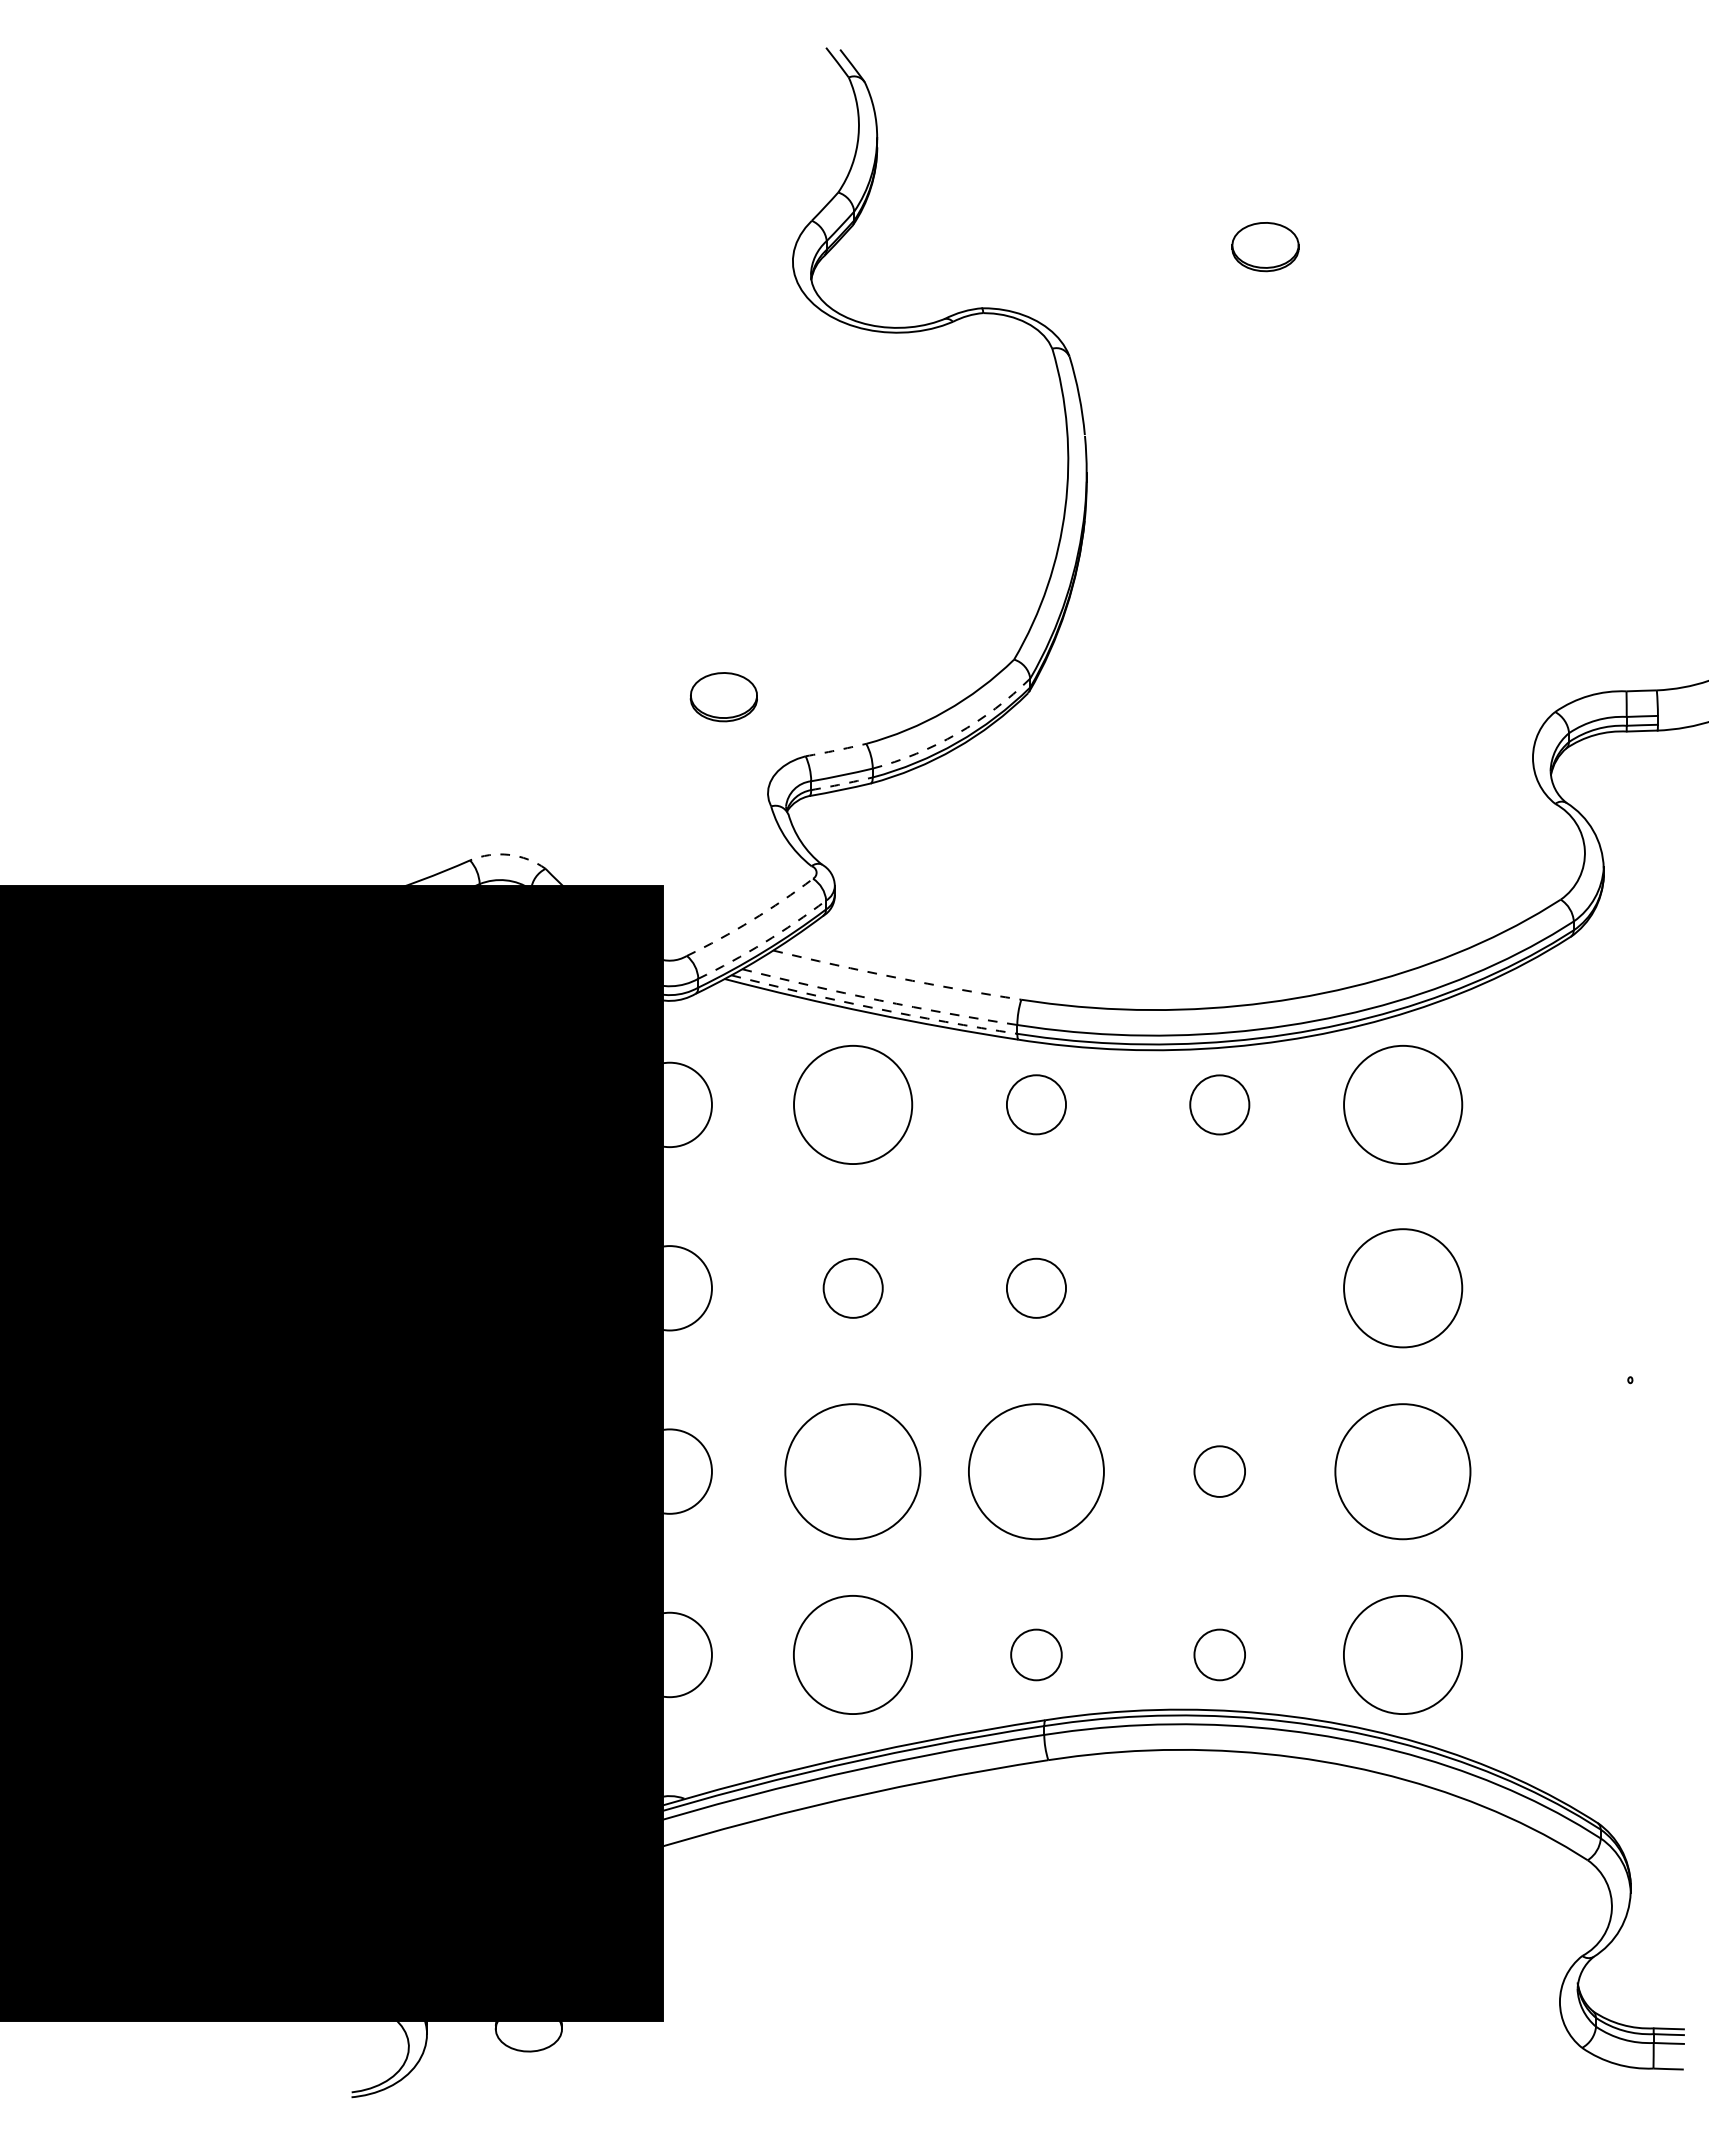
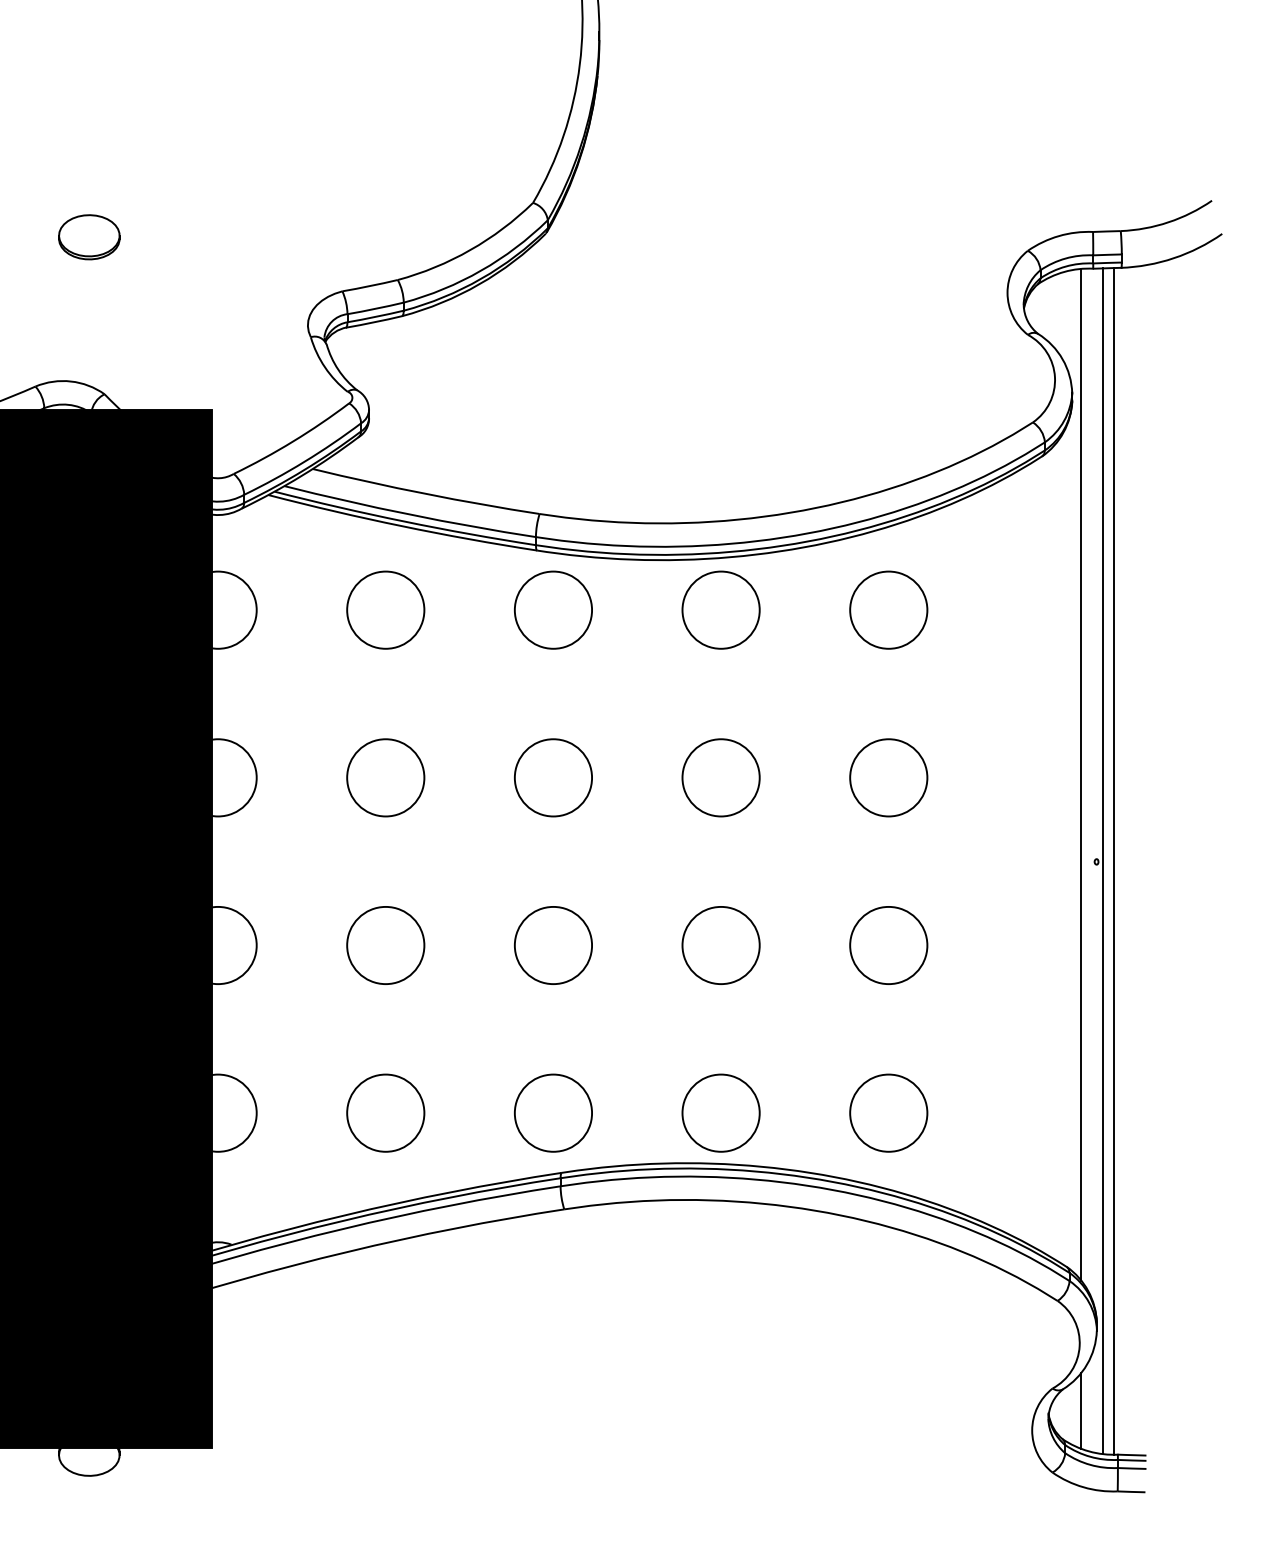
part: (723, 697) -> (88, 237), moved
arc: (957, 733) -> (481, 270), dashed -> solid
arc: (836, 750) -> (370, 286), dashed -> solid
arc: (842, 784) -> (376, 317), dashed -> solid
arc: (508, 854) -> (70, 381), dashed -> solid
arc: (751, 920) -> (292, 441), dashed -> solid
arc: (764, 942) -> (304, 461), dashed -> solid
arc: (896, 977) -> (425, 493), dashed -> solid
arc: (879, 1000) -> (409, 514), dashed -> solid
arc: (873, 1008) -> (404, 521), dashed -> solid
circle: (852, 1104) -> (385, 609), size x0.71
circle: (1036, 1104) -> (553, 609), size x1.43
circle: (1219, 1104) -> (720, 609), size x1.43
circle: (1402, 1104) -> (888, 609), size x0.71
line: (1613, 1285) -> (1081, 775), added
circle: (853, 1288) -> (386, 778), size x1.43
circle: (1036, 1288) -> (553, 778), size x1.43
circle: (1219, 1288) -> (720, 778), added
circle: (1402, 1288) -> (888, 778), size x0.71
line: (1637, 1379) -> (1103, 861), added
line: (1649, 1379) -> (1114, 861), added
circle: (853, 1471) -> (386, 945), size x0.62
circle: (1036, 1471) -> (553, 945), size x0.62
circle: (1219, 1471) -> (720, 945), size x1.67
circle: (1403, 1471) -> (889, 945), size x0.62
circle: (853, 1654) -> (386, 1112), size x0.71
circle: (1036, 1654) -> (553, 1112), size x1.67
circle: (1219, 1654) -> (720, 1112), size x1.67
circle: (1403, 1654) -> (889, 1112), size x0.71
line: (1613, 1980) -> (1081, 1410), added

